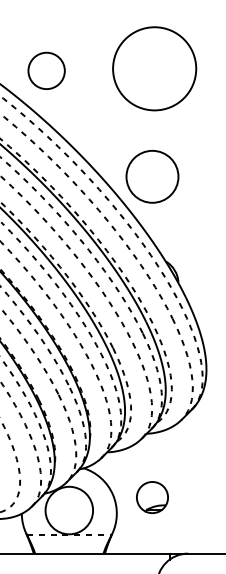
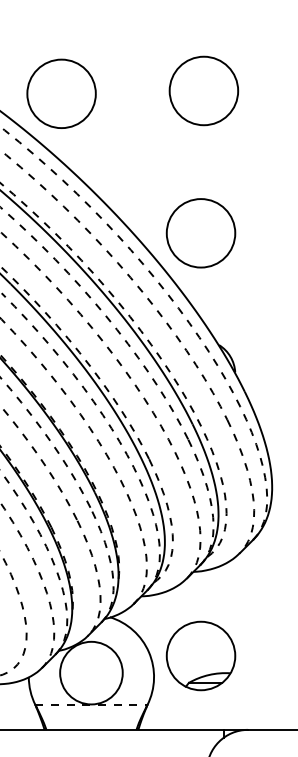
circle: (154, 68) -> (203, 90), size x0.62
circle: (46, 70) -> (61, 93), size x1.43
part: (152, 497) -> (200, 655), size x1.67

